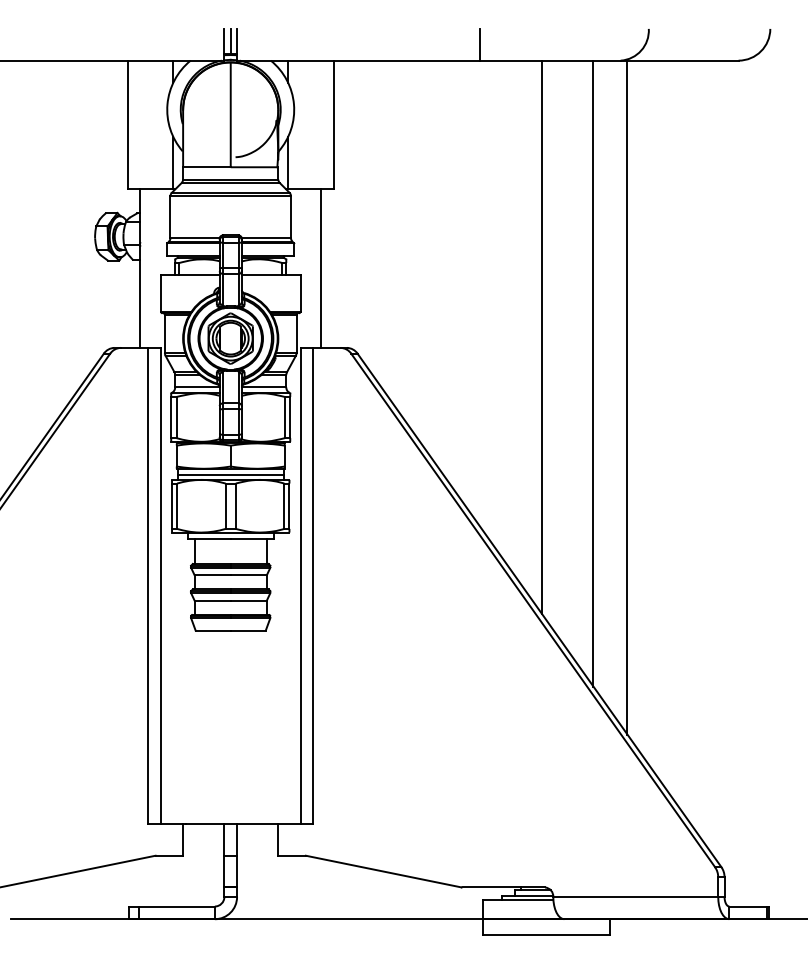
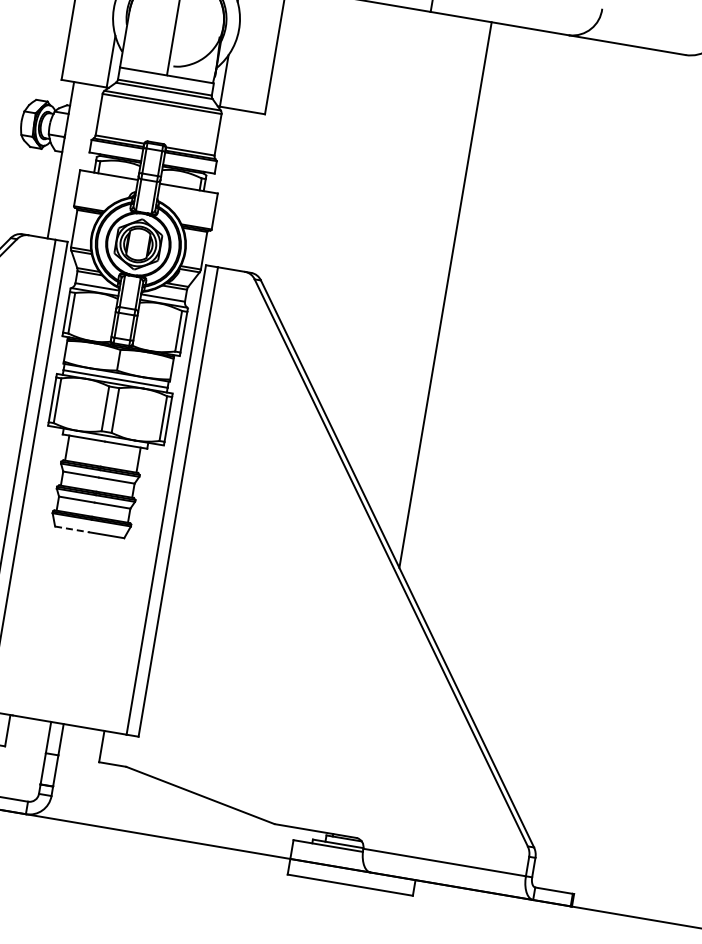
line: (321, 268) -> (239, 190), removed
line: (593, 373) -> (490, 339), removed
line: (627, 397) -> (519, 368), removed
line: (213, 630) -> (72, 529), solid -> dashed

